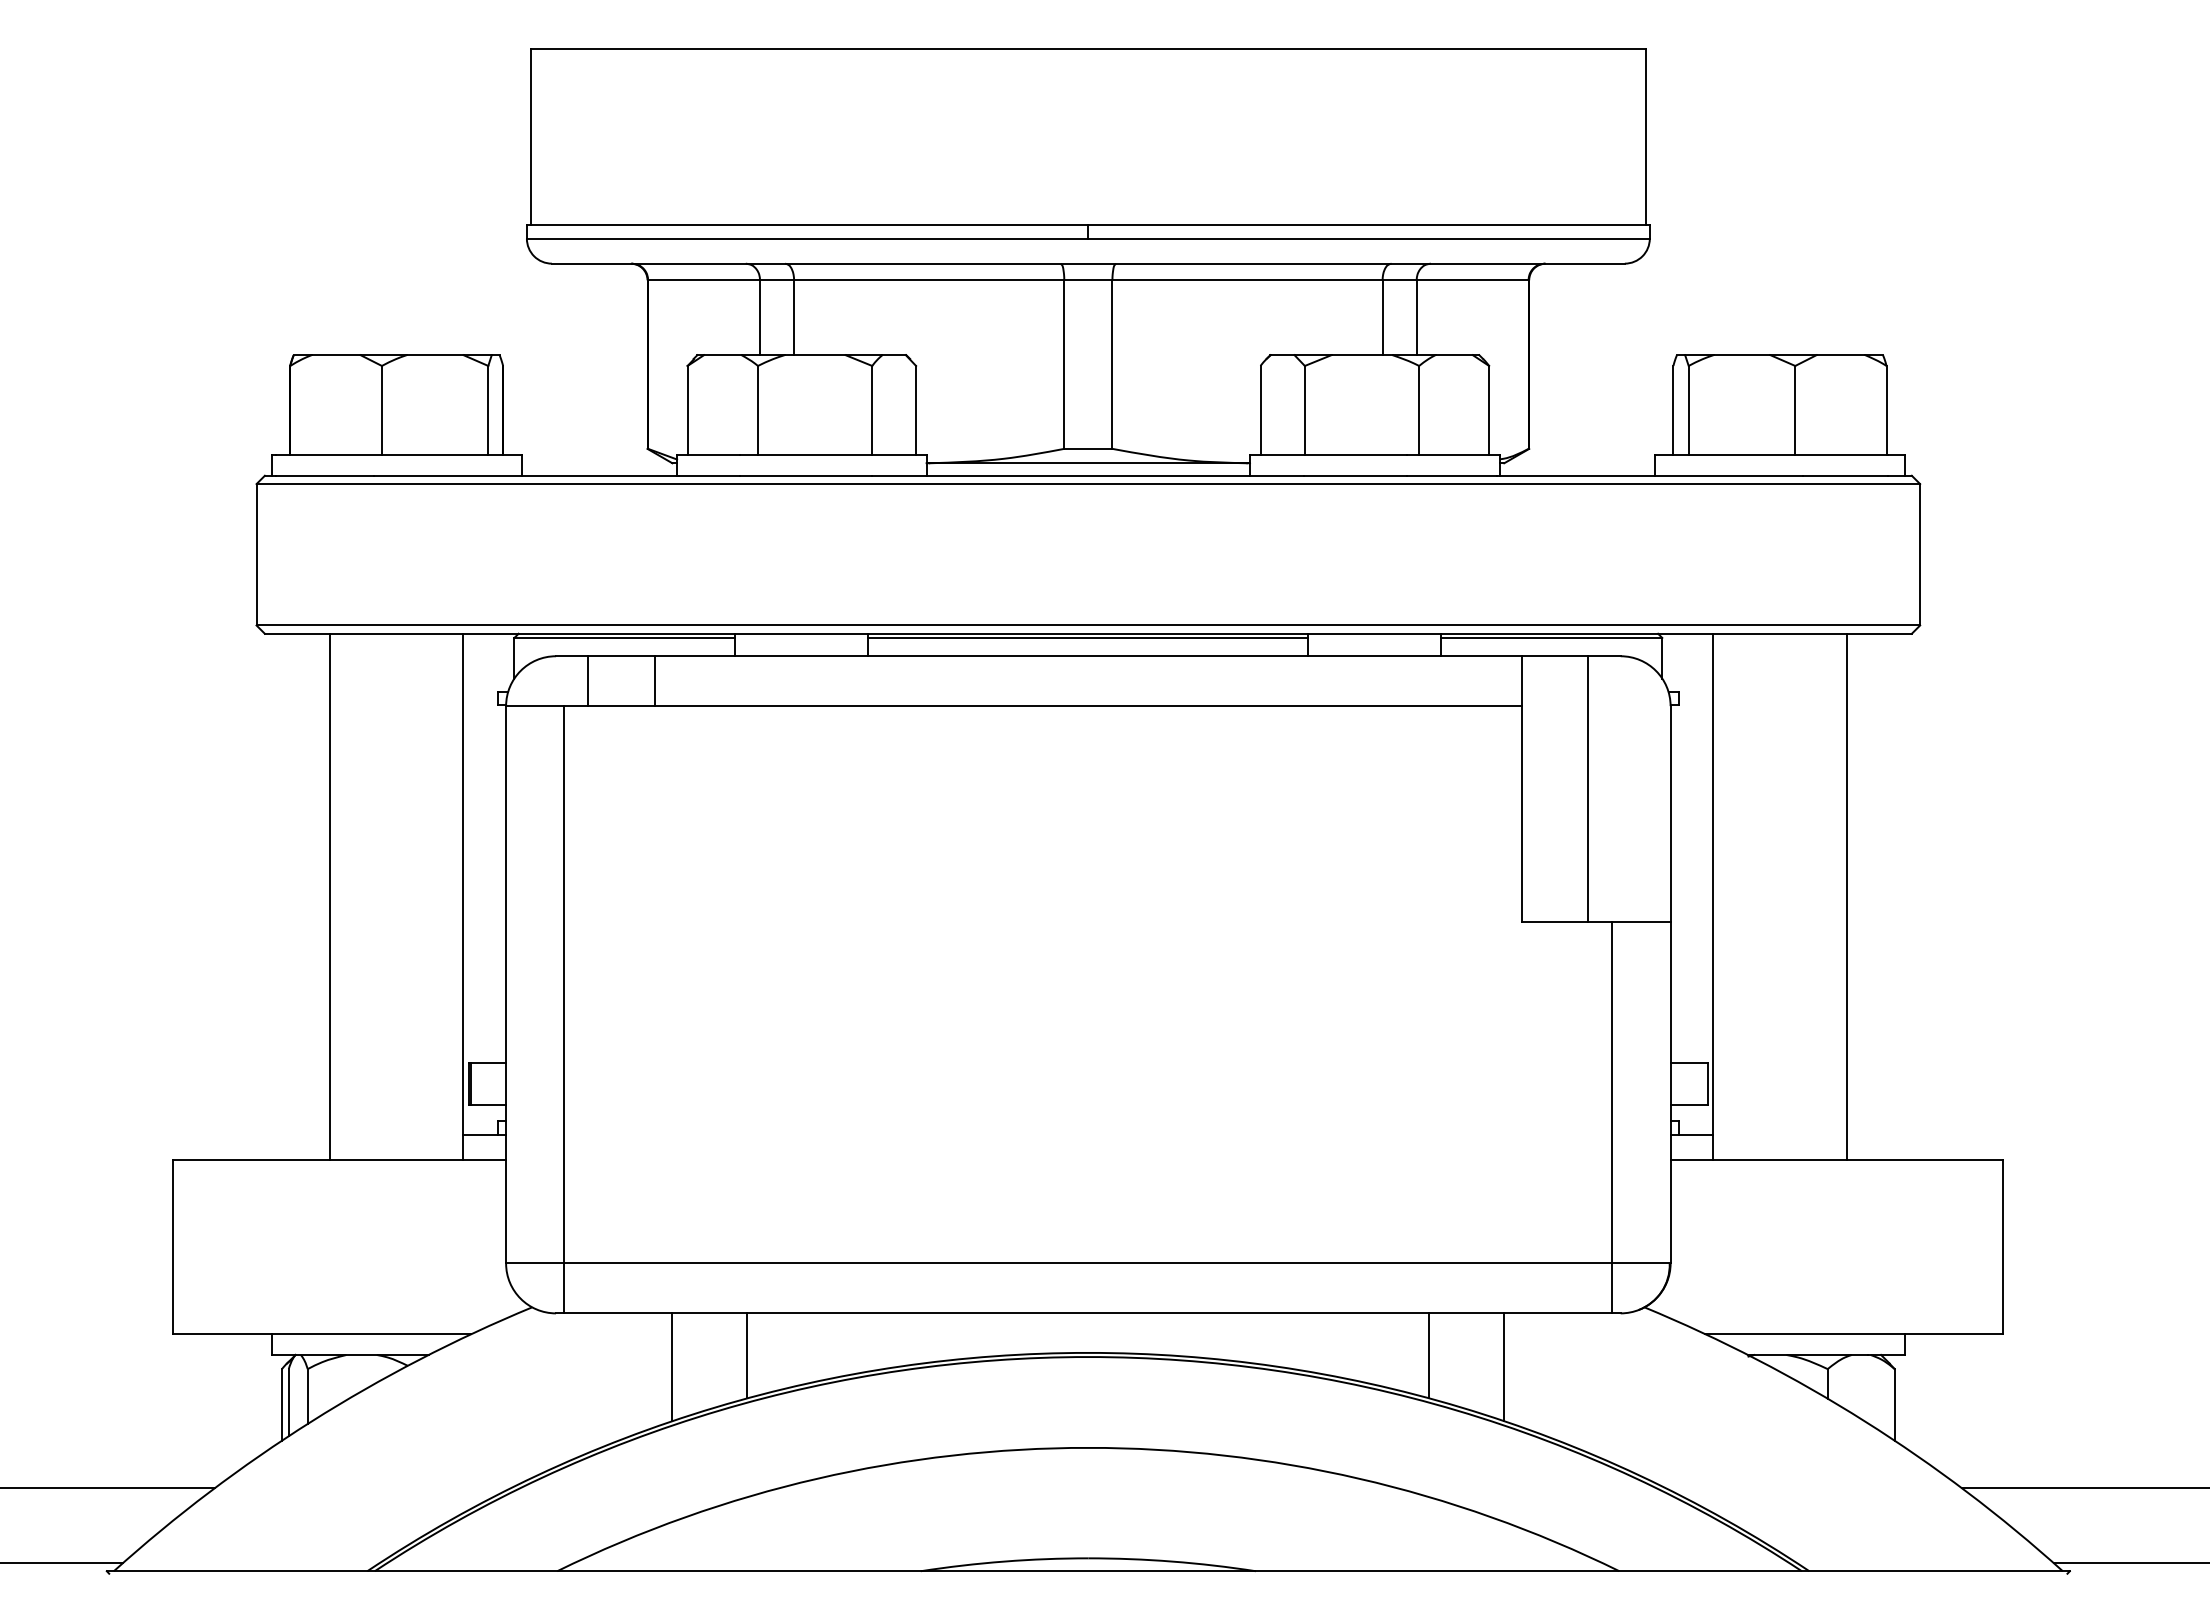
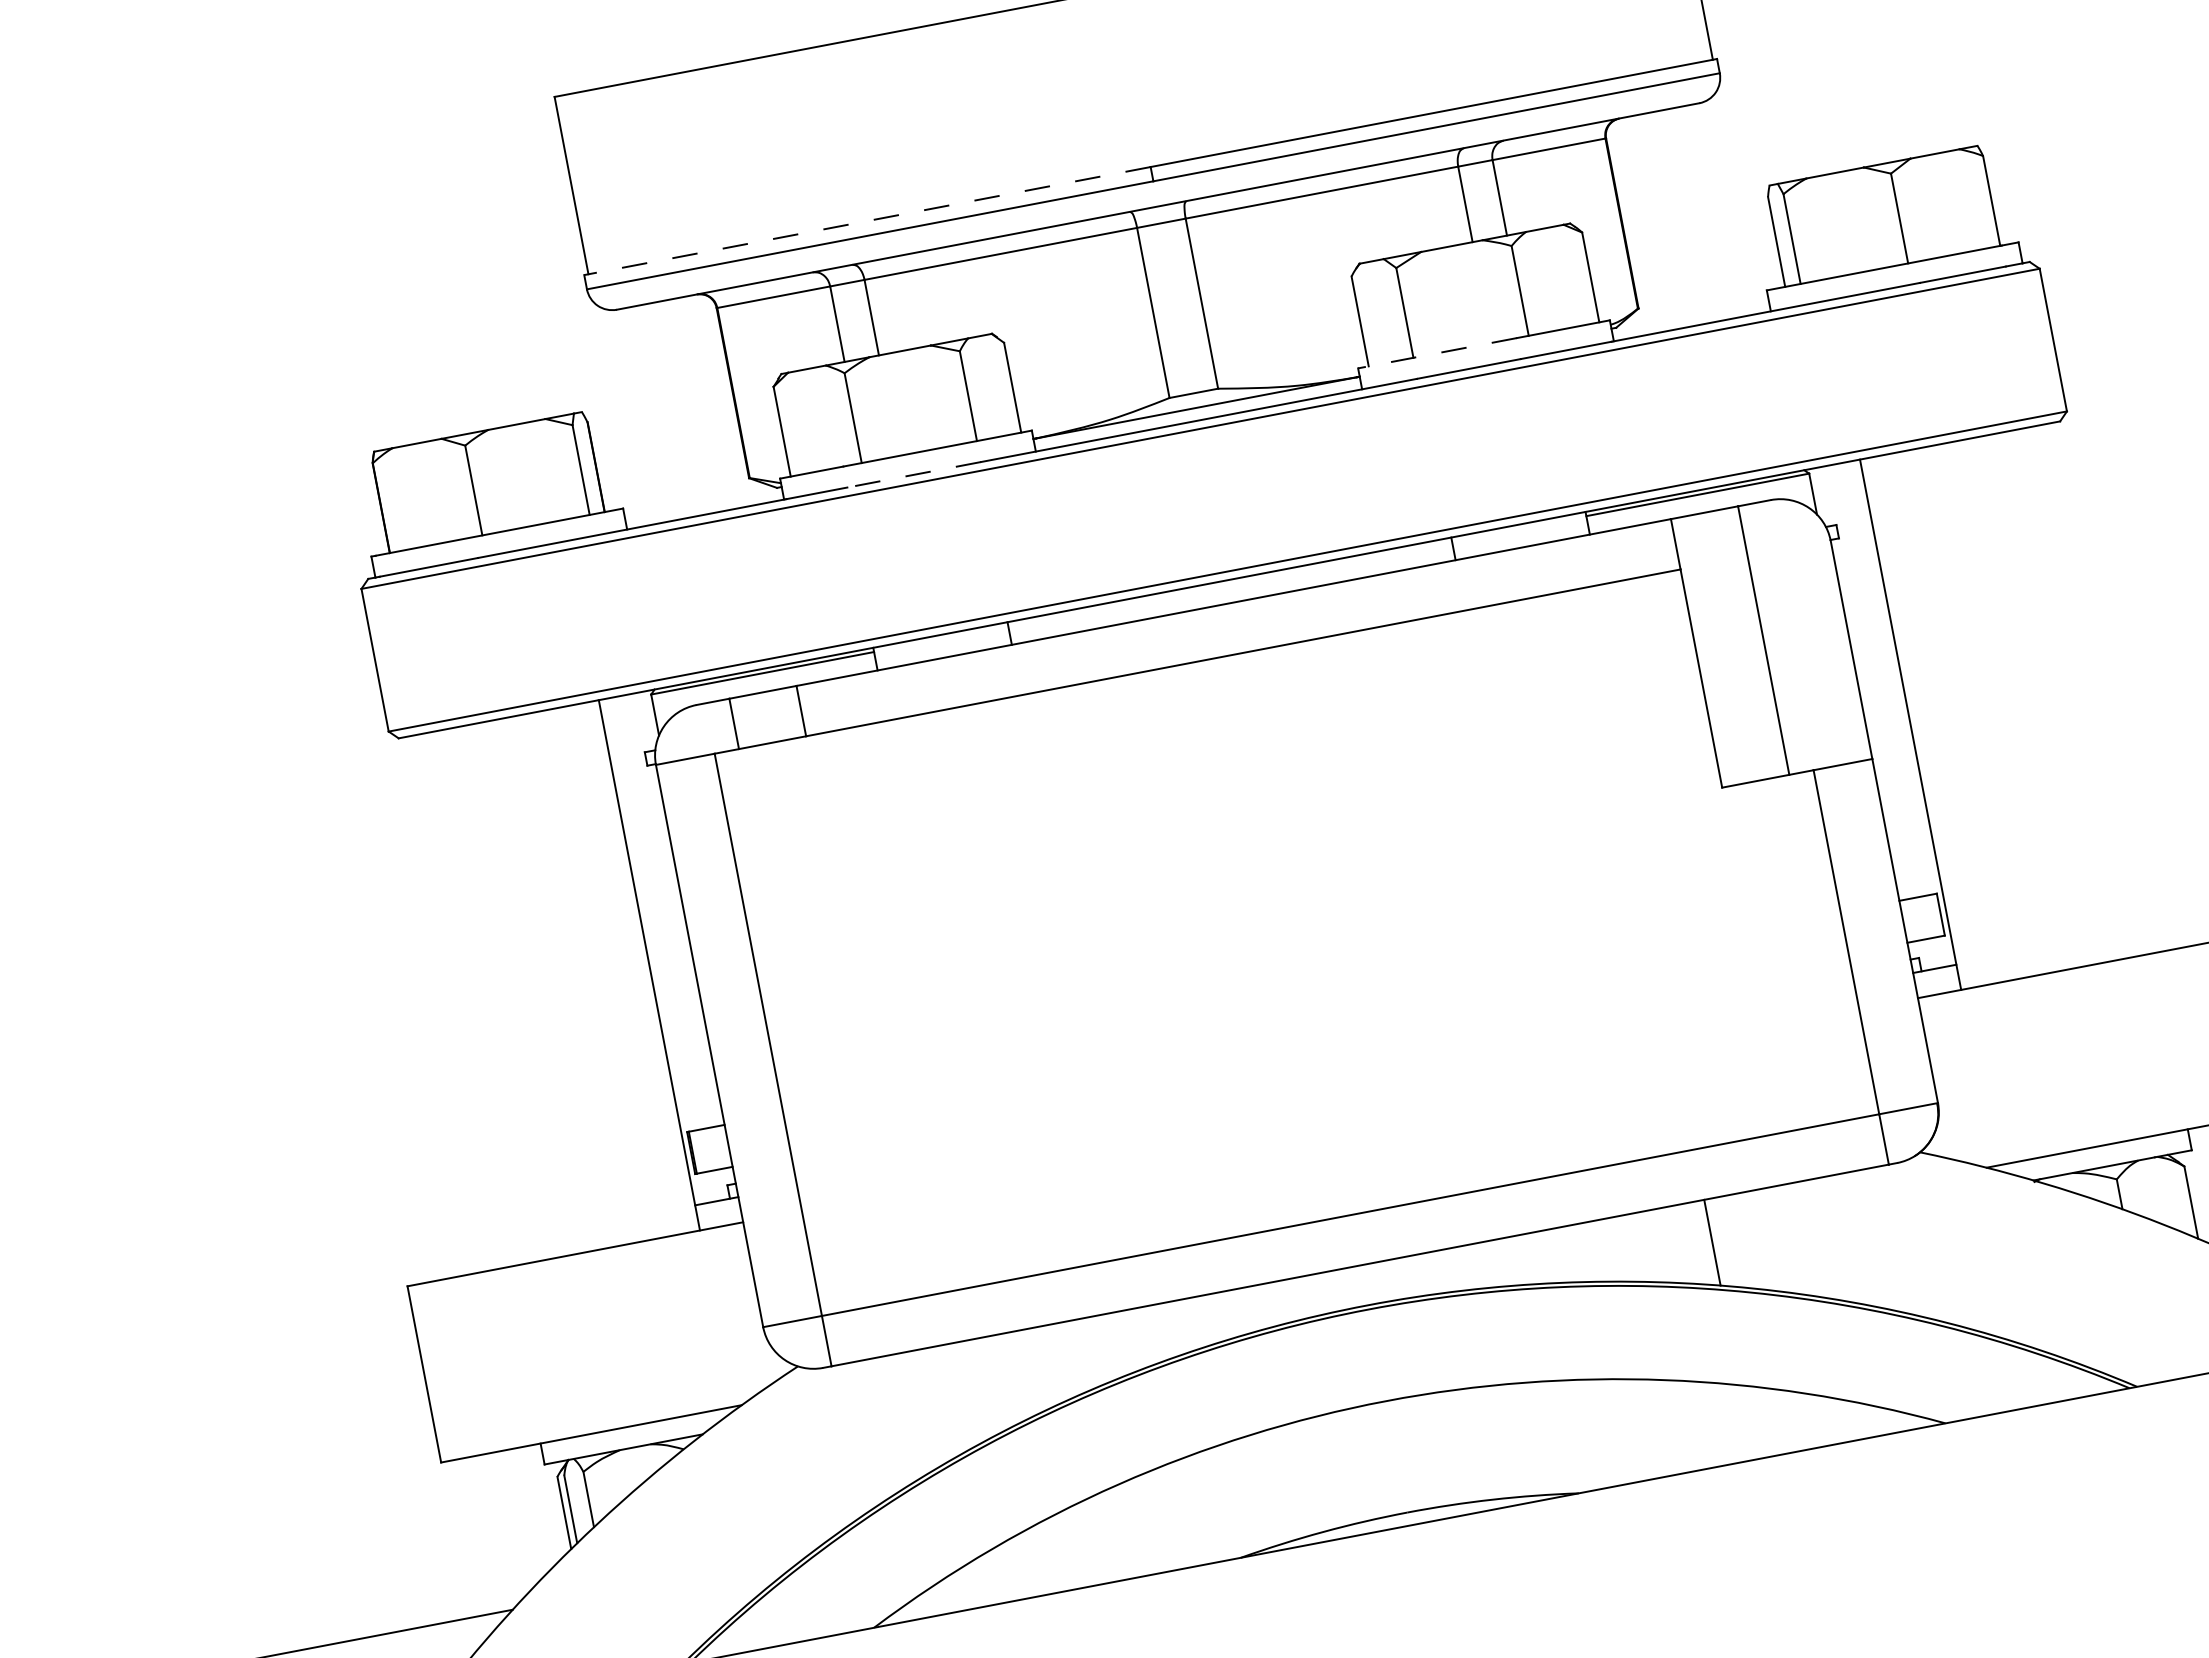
line: (807, 224) -> (867, 221), solid -> dashed
line: (1328, 454) -> (1437, 352), solid -> dashed
line: (805, 475) -> (913, 474), solid -> dashed
line: (1088, 637) -> (1230, 583), removed
line: (330, 896) -> (515, 990), removed
line: (1846, 896) -> (2044, 699), removed
line: (747, 1355) -> (1024, 1373), removed
line: (672, 1367) -> (951, 1400), removed
line: (1504, 1367) -> (1790, 1239), removed

